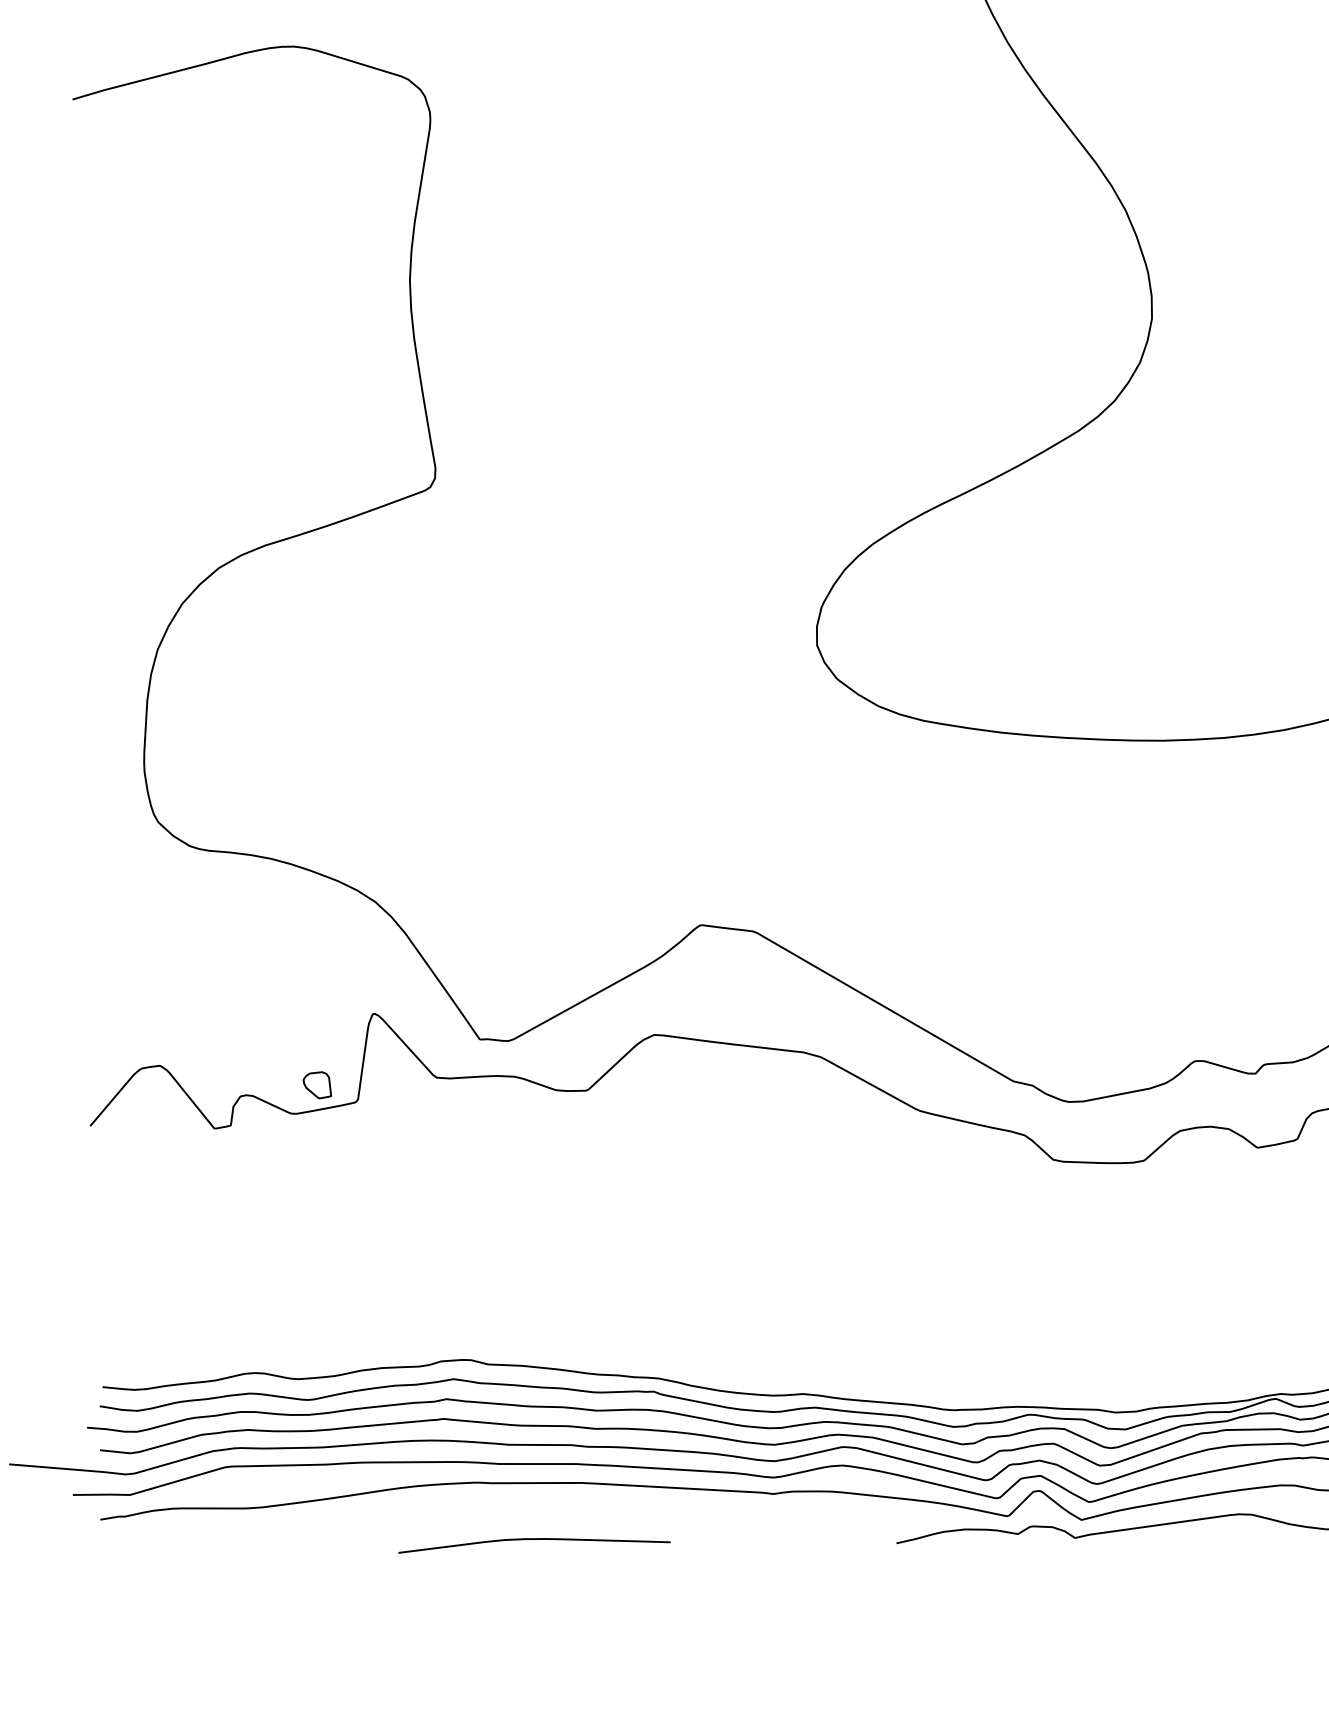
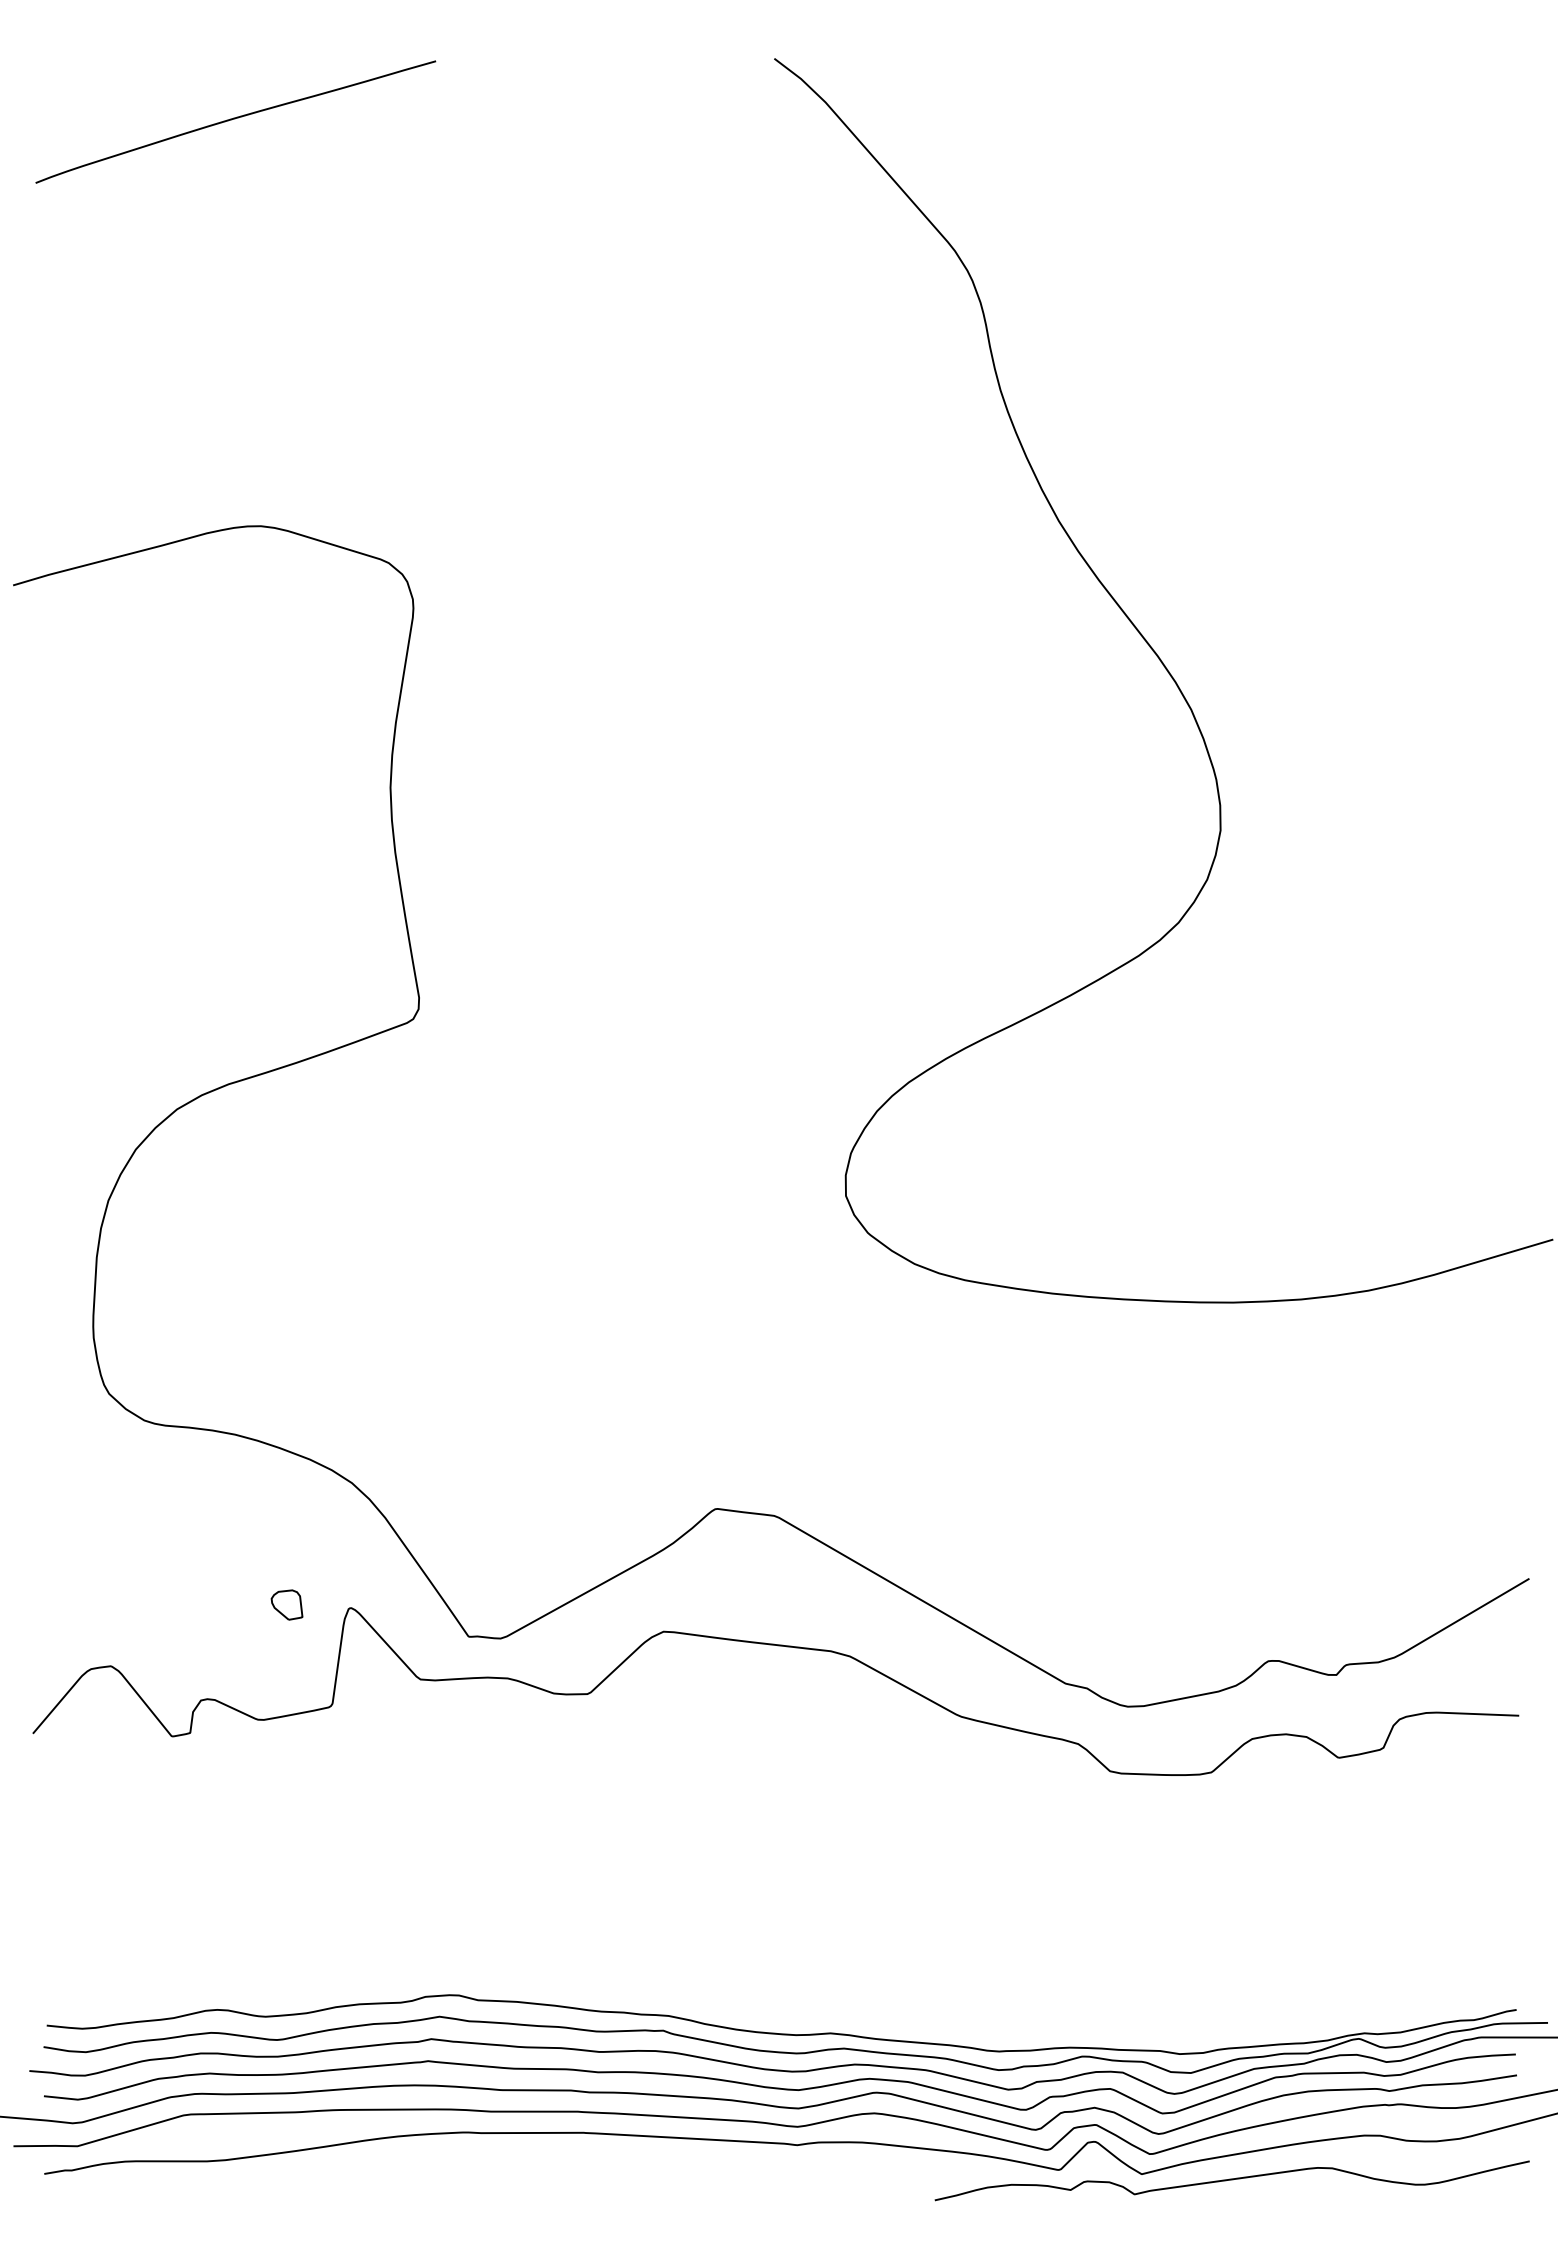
part: (316, 1084) -> (286, 1604), moved
curve: (534, 1539) -> (529, 2196), removed

